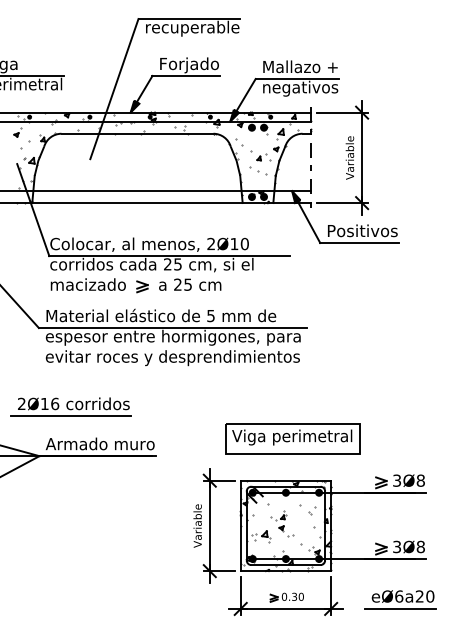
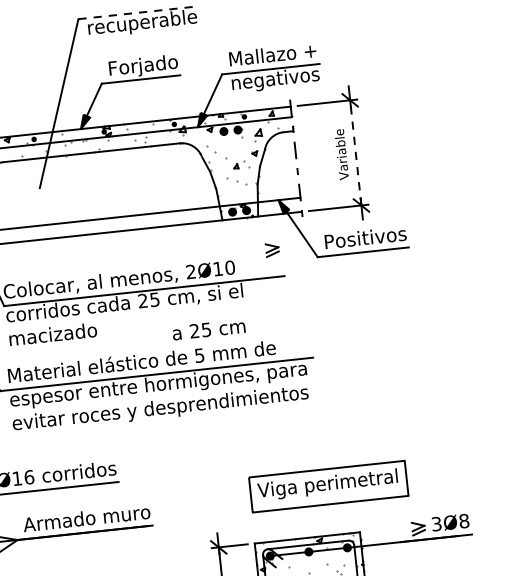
line: (189, 19) -> (137, 13), solid -> dashed
line: (362, 157) -> (356, 152), solid -> dashed
text: (190, 284) -> (209, 329), moved
part: (142, 286) -> (272, 249), moved
part: (292, 438) -> (328, 486), moved

